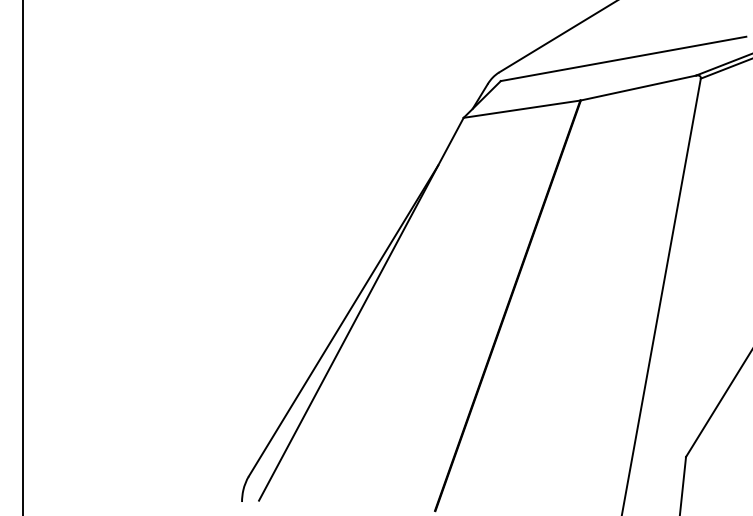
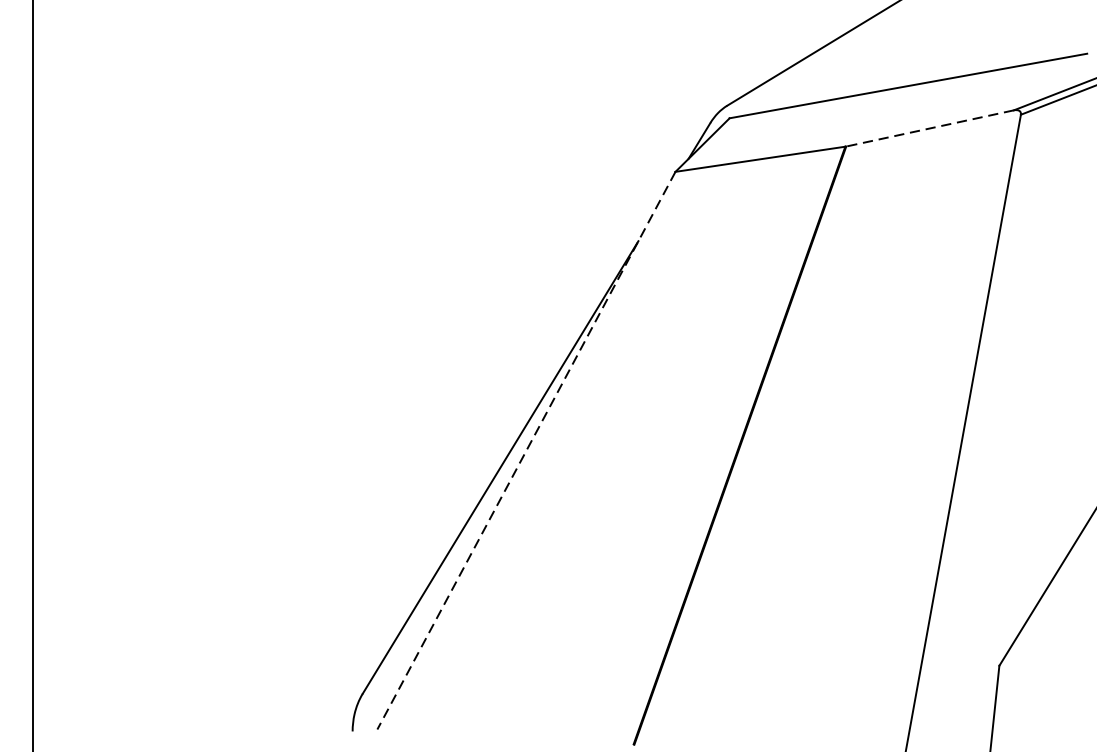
line: (638, 88) -> (930, 129), solid -> dashed
line: (361, 309) -> (526, 451), solid -> dashed

